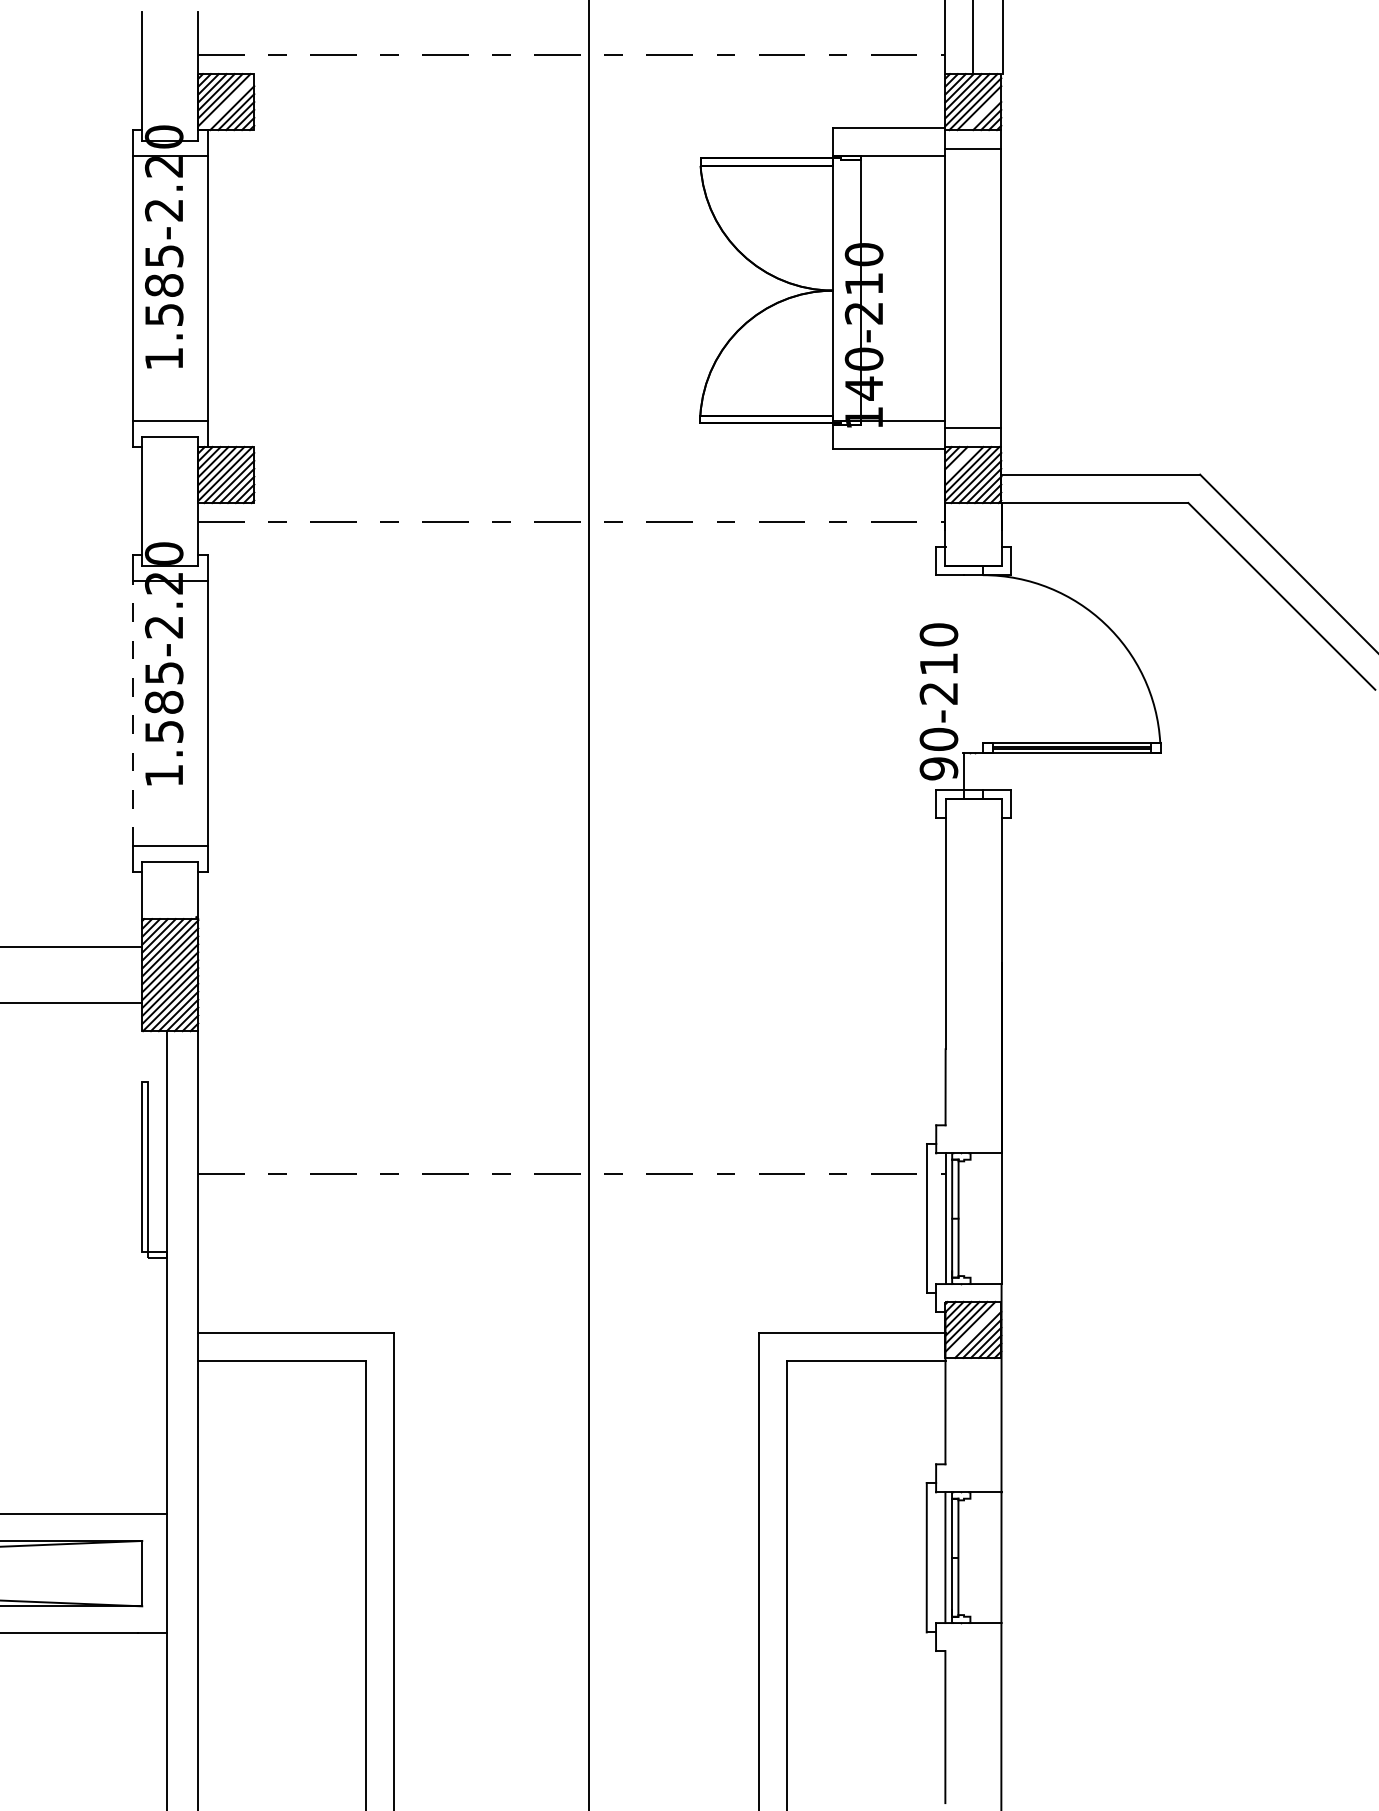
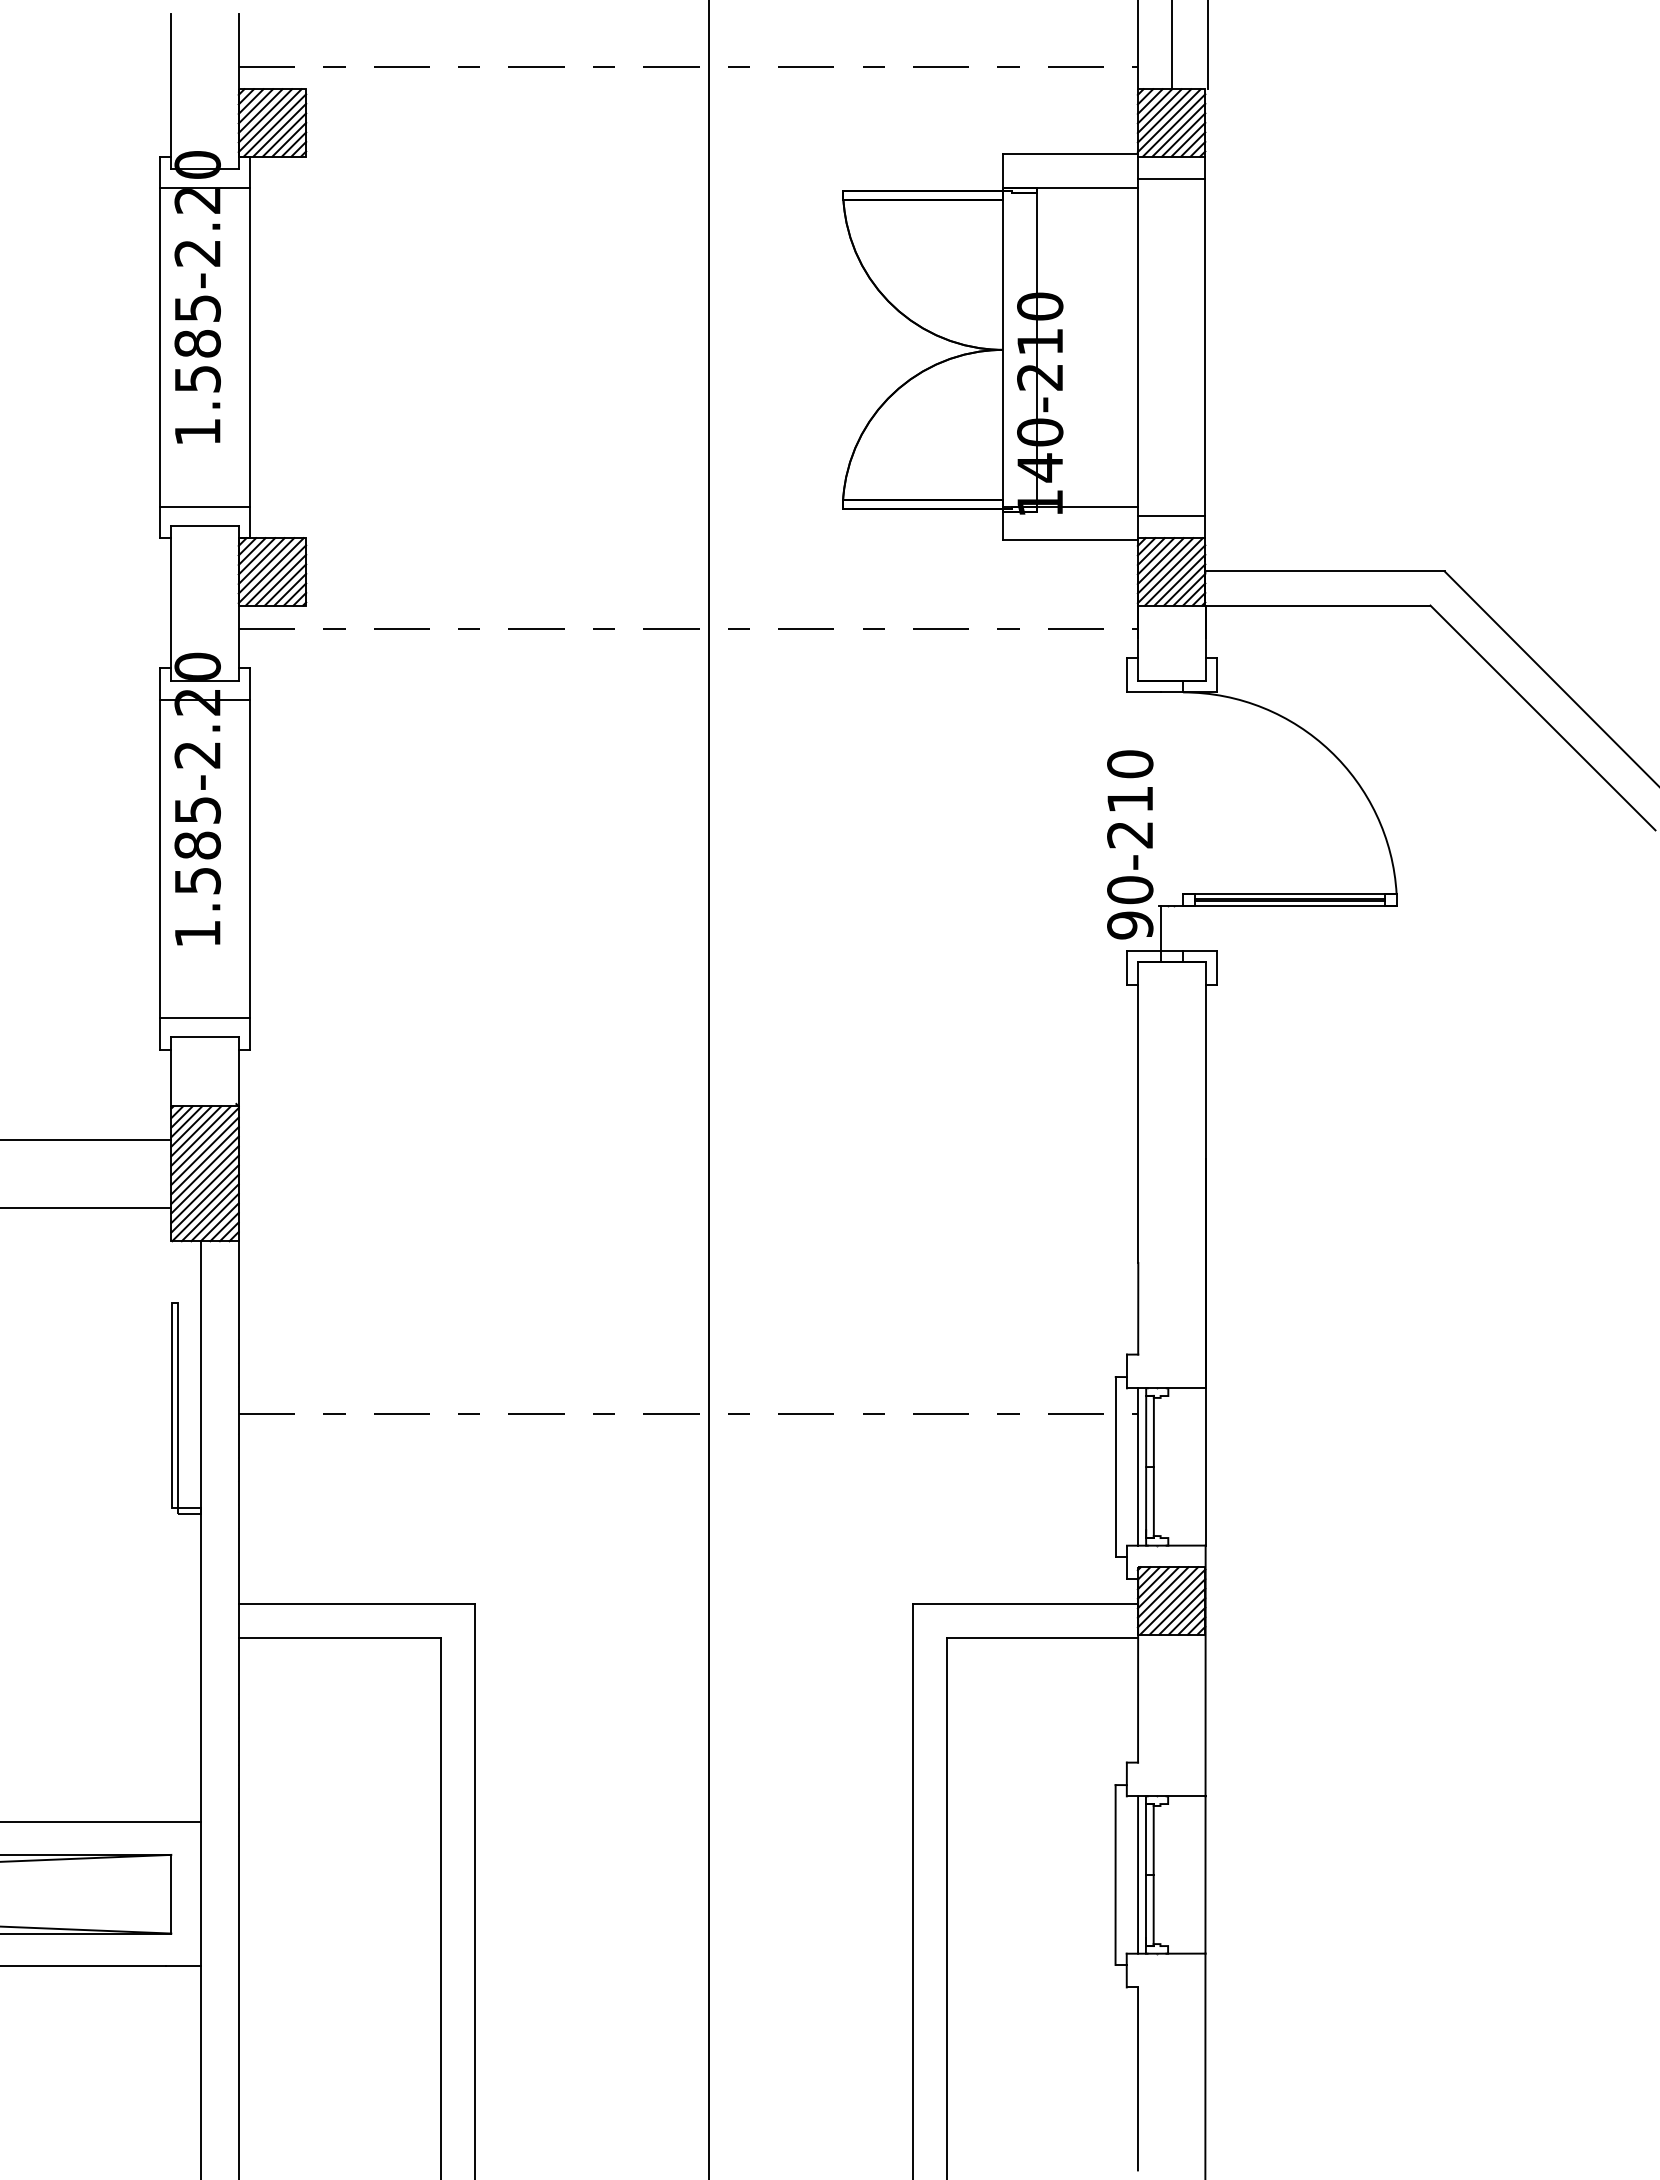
line: (227, 104) -> (274, 125), added
line: (983, 111) -> (1183, 134), added
line: (959, 462) -> (1155, 556), added
line: (133, 713) -> (160, 858), dashed -> solid
line: (974, 1330) -> (1172, 1601), added

